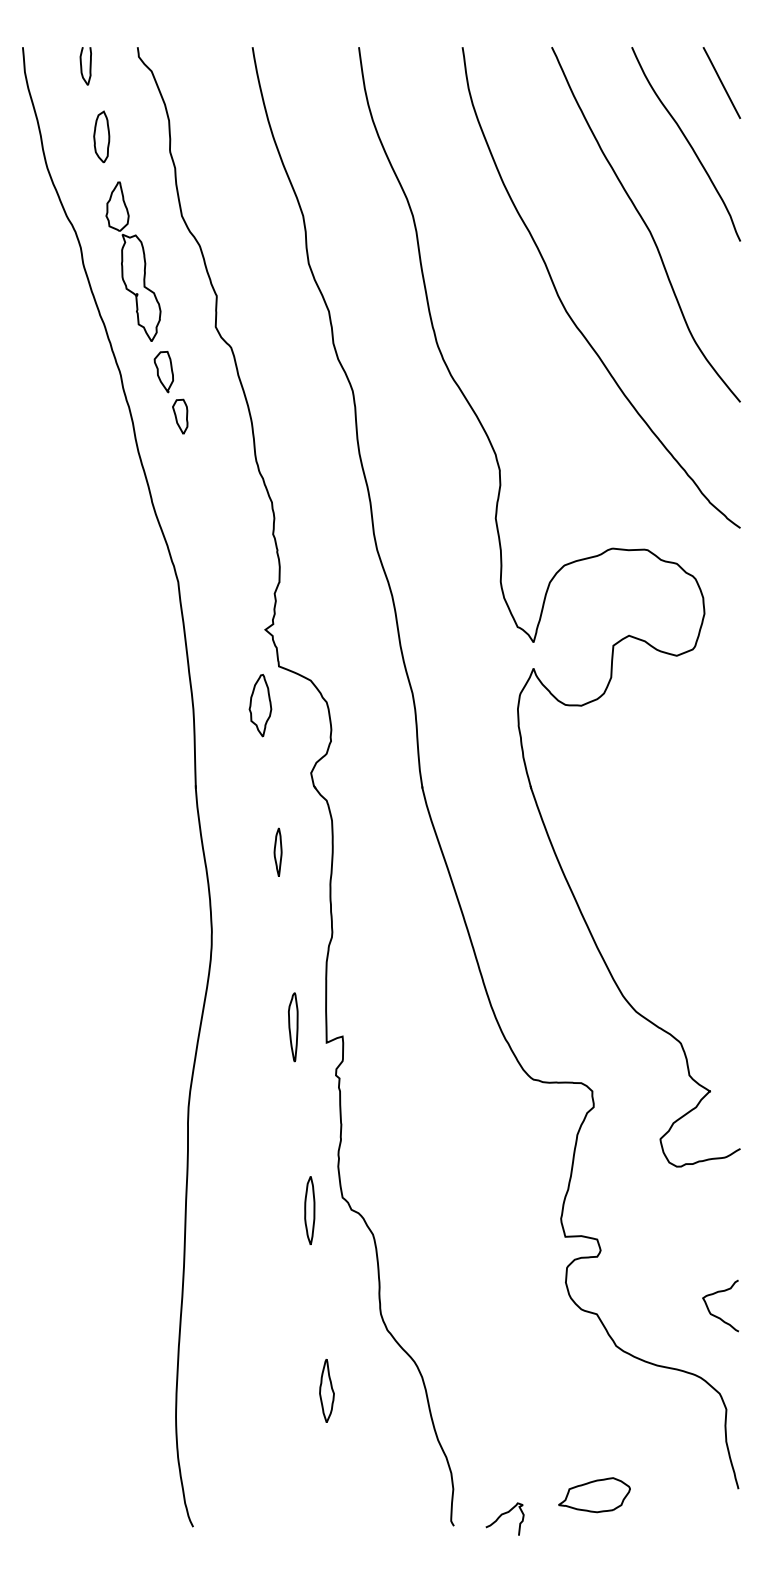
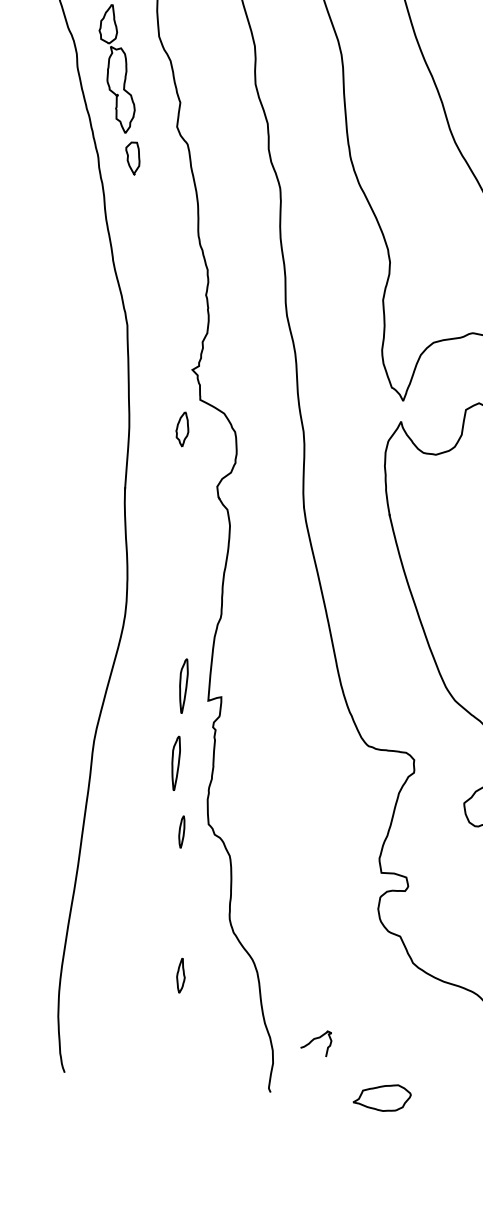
part: (180, 416) -> (142, 194), removed
part: (260, 705) -> (182, 429), size x0.7
part: (277, 851) -> (184, 545), removed
part: (293, 1125) -> (175, 763), added
part: (309, 1210) -> (181, 831), size x0.6
part: (326, 1390) -> (180, 975), size x0.7
part: (594, 1495) -> (382, 1097), moved
curve: (502, 1515) -> (314, 1039), moved

